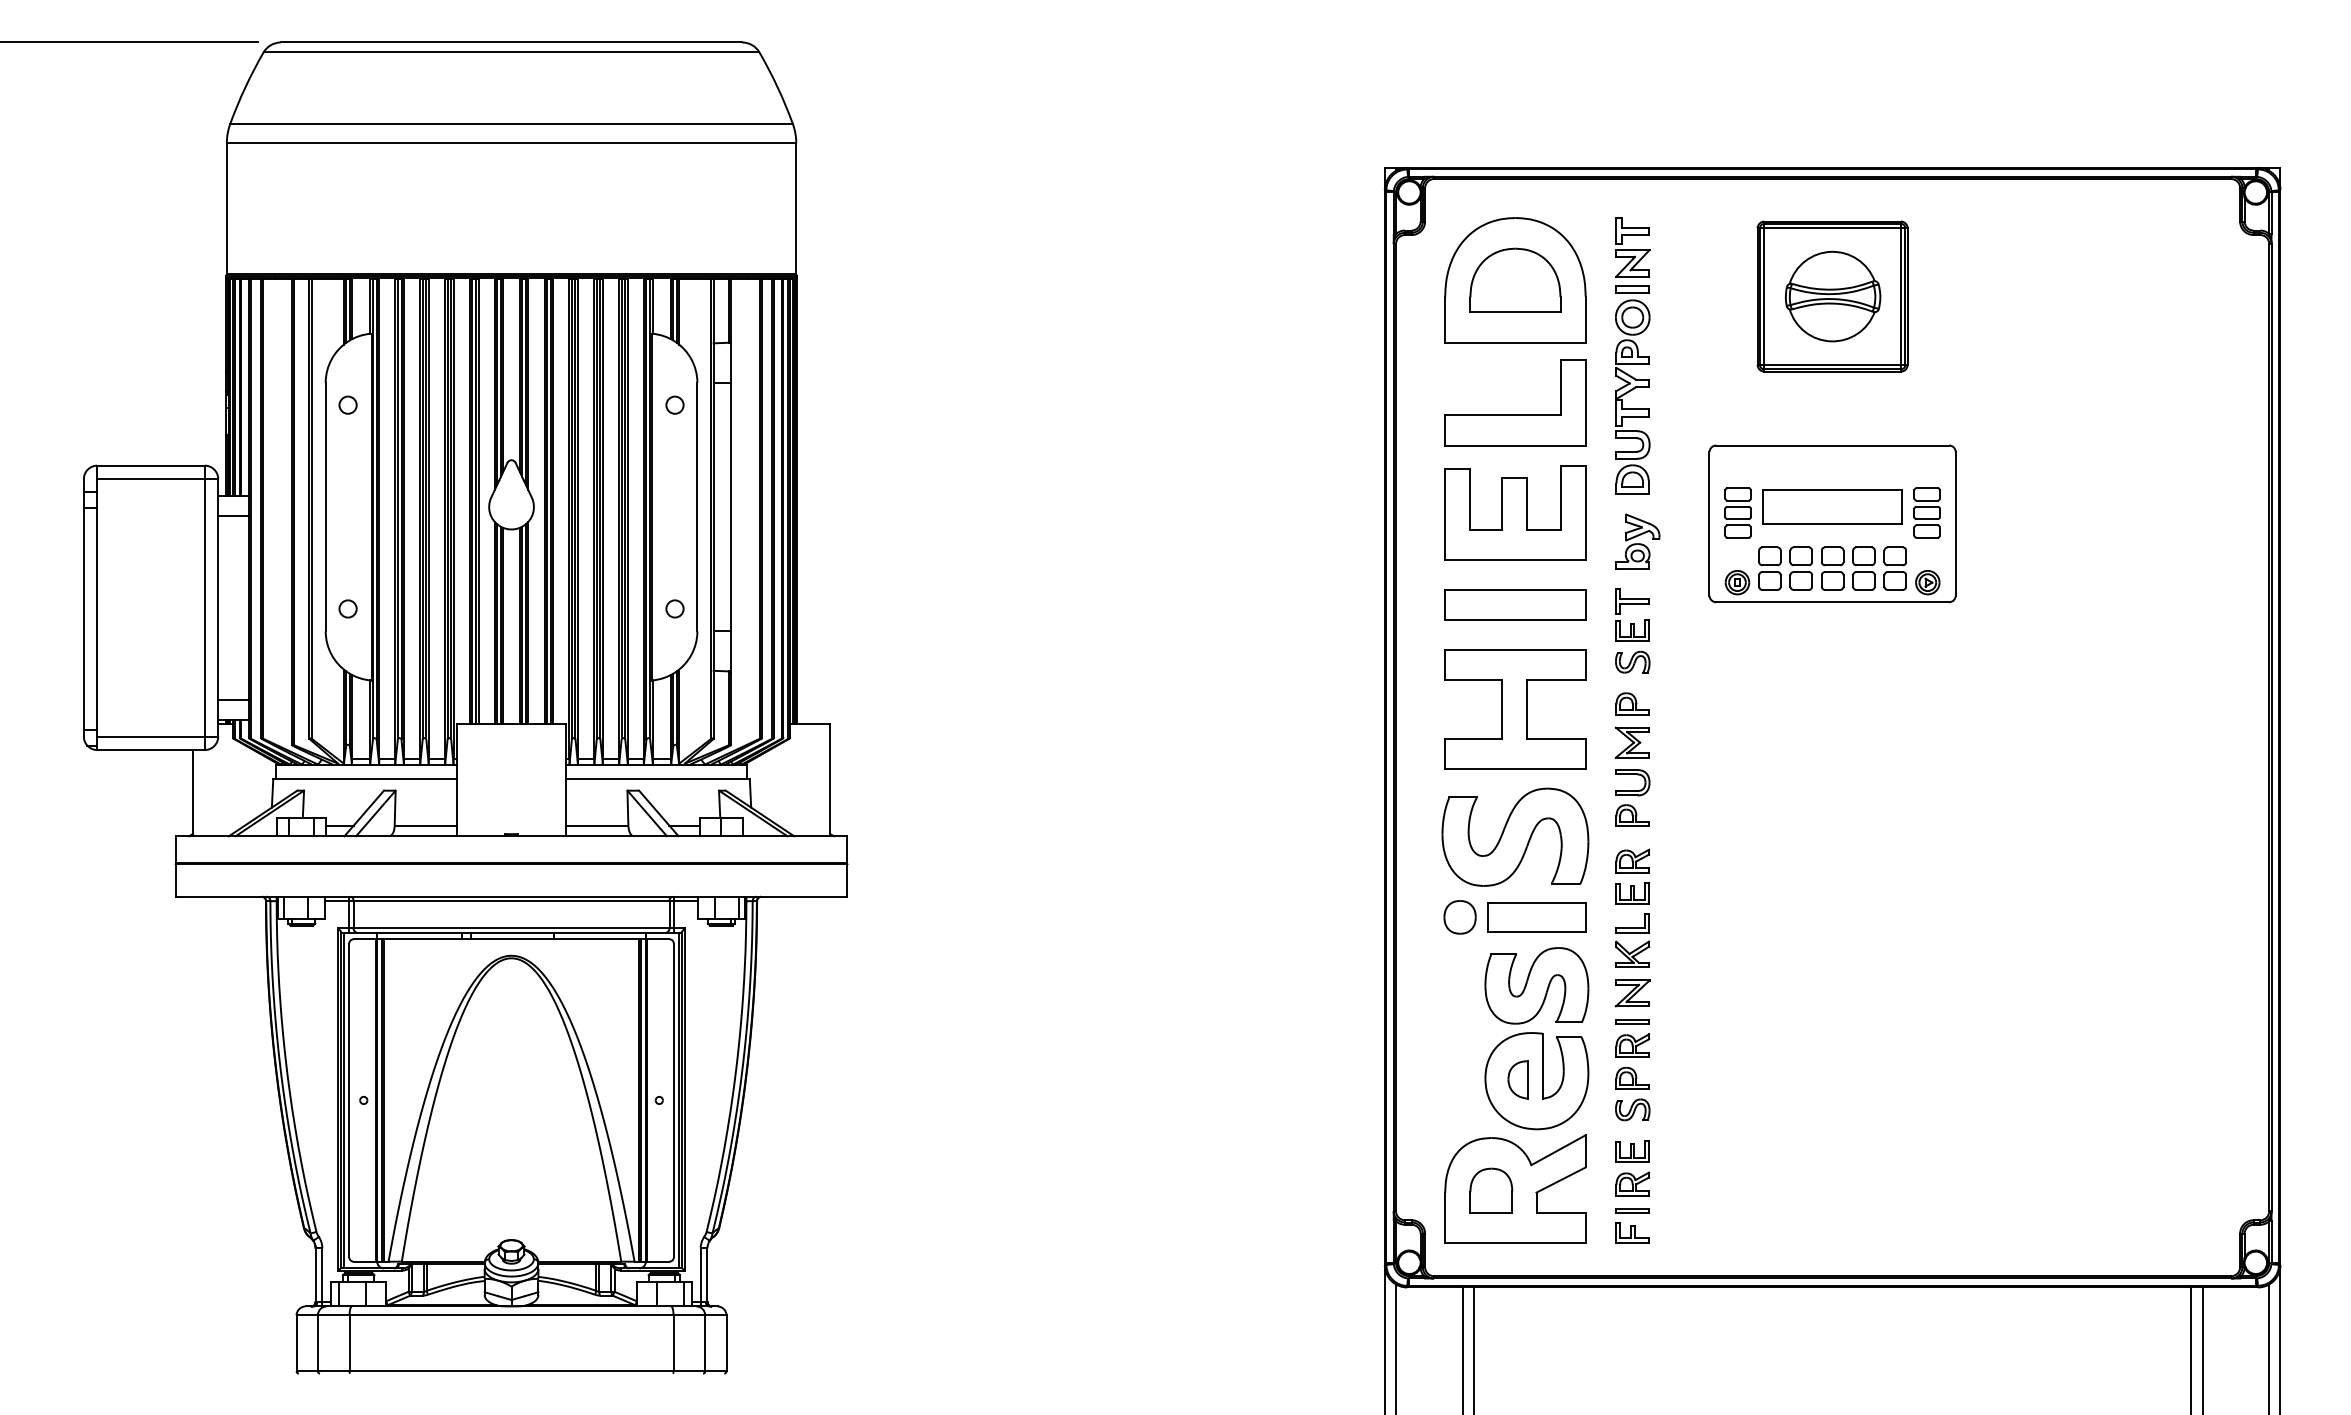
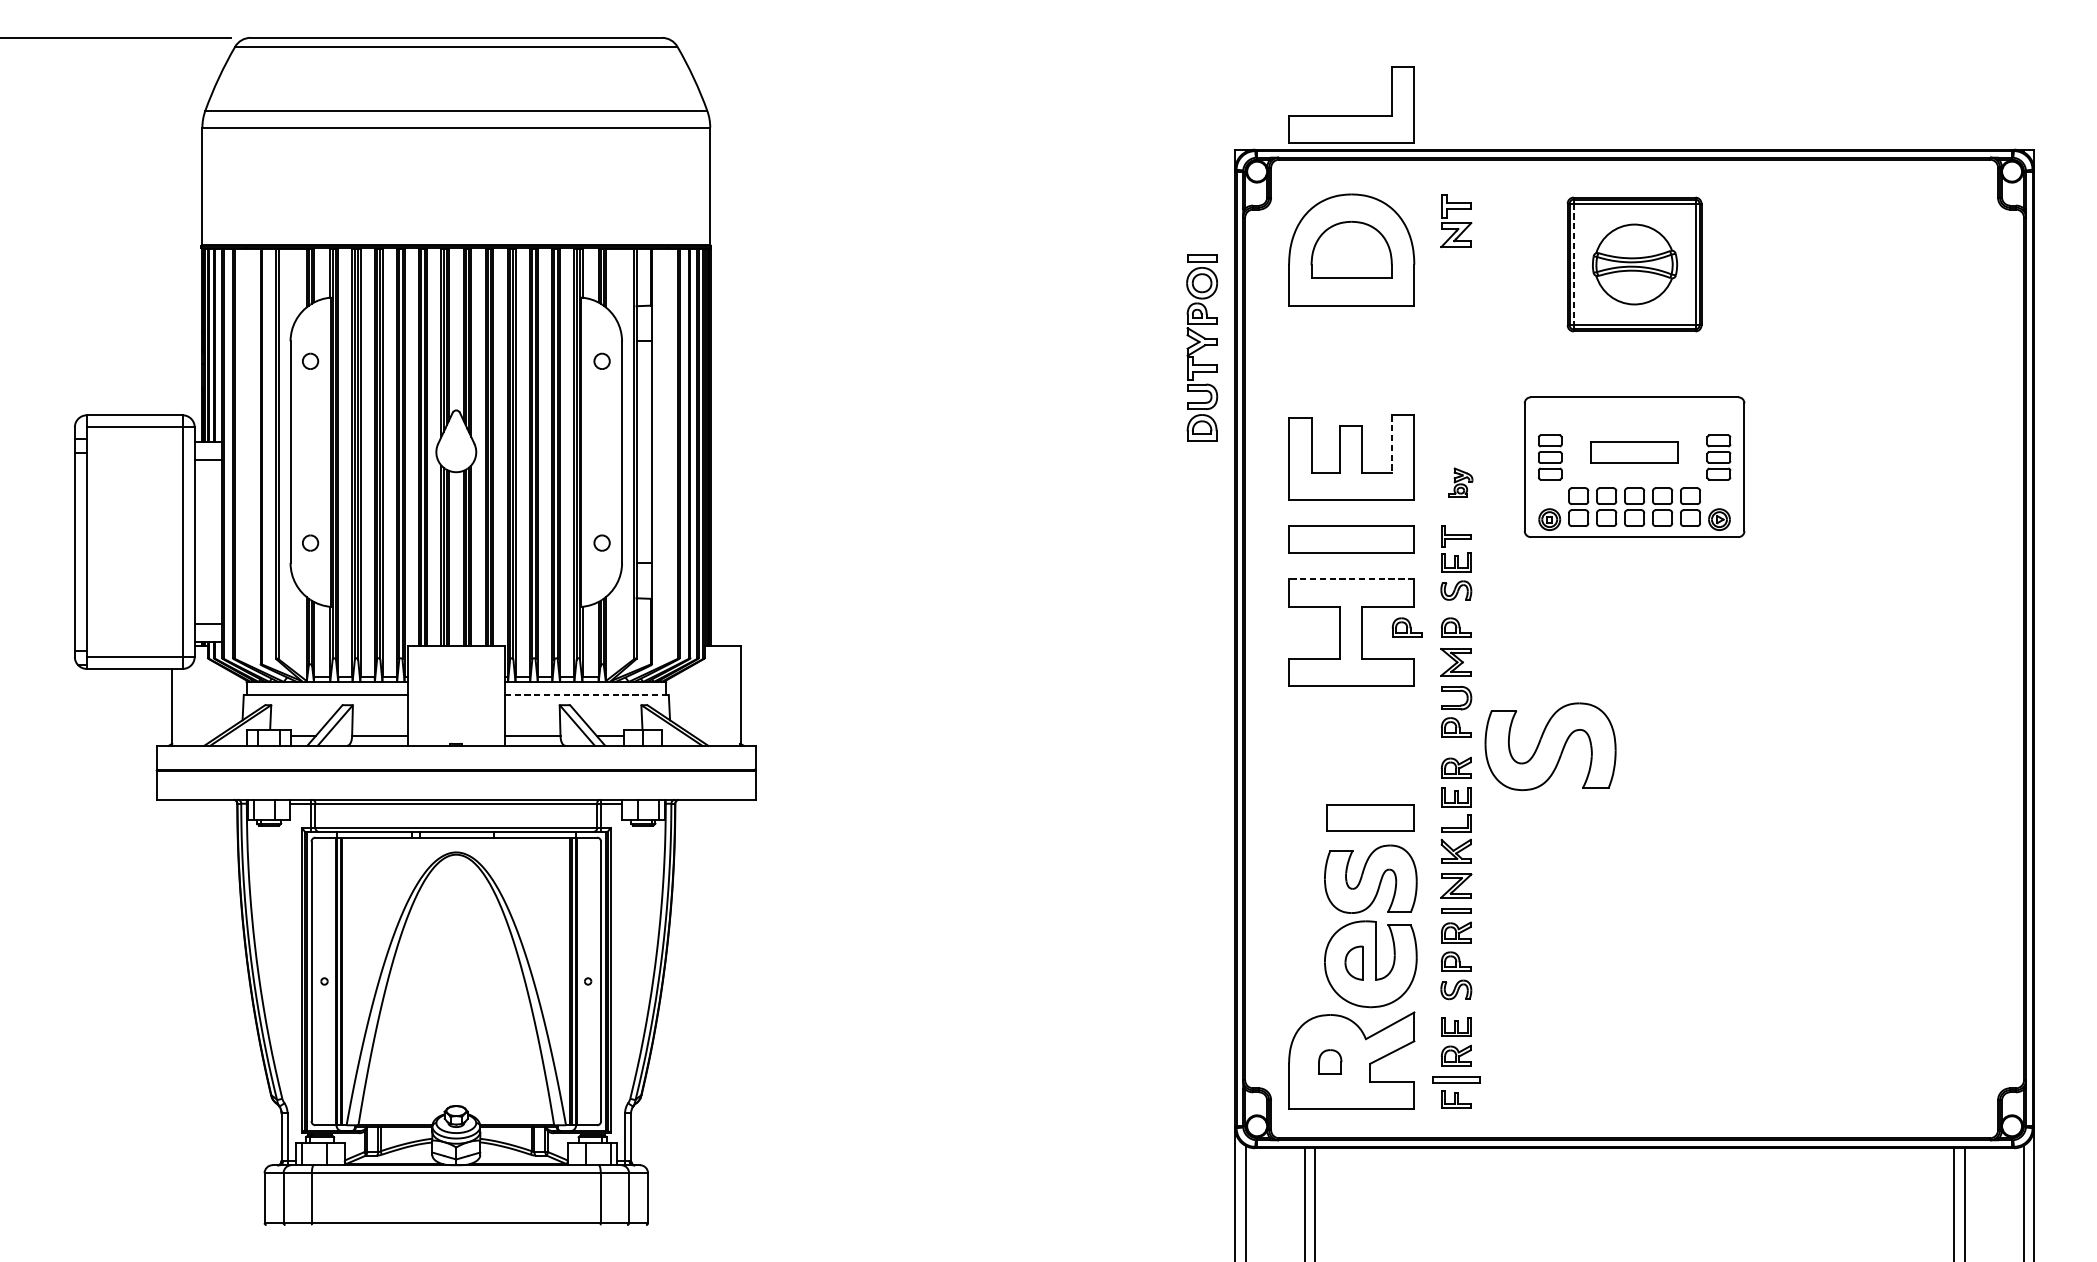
line: (1764, 297) -> (1573, 265), solid -> dashed
part: (1632, 389) -> (1201, 347), moved
part: (1515, 414) -> (1351, 115), moved
line: (1560, 498) -> (1391, 444), solid -> dashed
part: (1832, 506) -> (1634, 451), size x0.7
part: (1637, 541) -> (1460, 482), size x0.6
line: (1514, 649) -> (1350, 579), solid -> dashed
part: (1577, 703) -> (1407, 627), added
line: (658, 779) -> (587, 695), solid -> dashed
part: (1515, 836) -> (1550, 746), moved
part: (1459, 917) -> (1301, 818), removed
part: (1491, 1190) -> (1330, 1061), size x0.6
part: (1632, 1210) -> (1456, 1079), size x1.6

